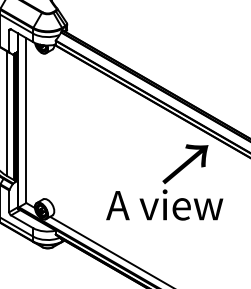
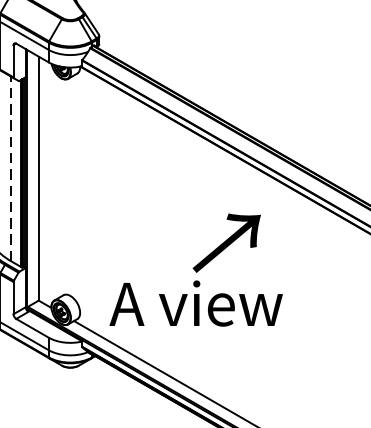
line: (7, 113) -> (10, 168), solid -> dashed
text: (164, 182) -> (195, 270), moved

